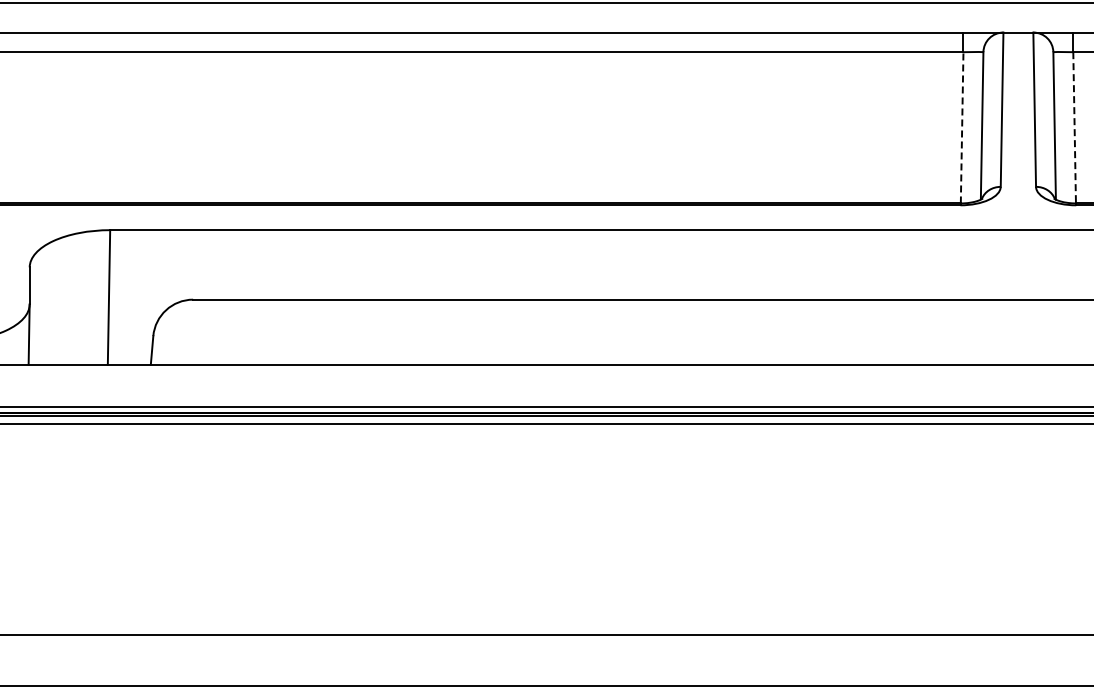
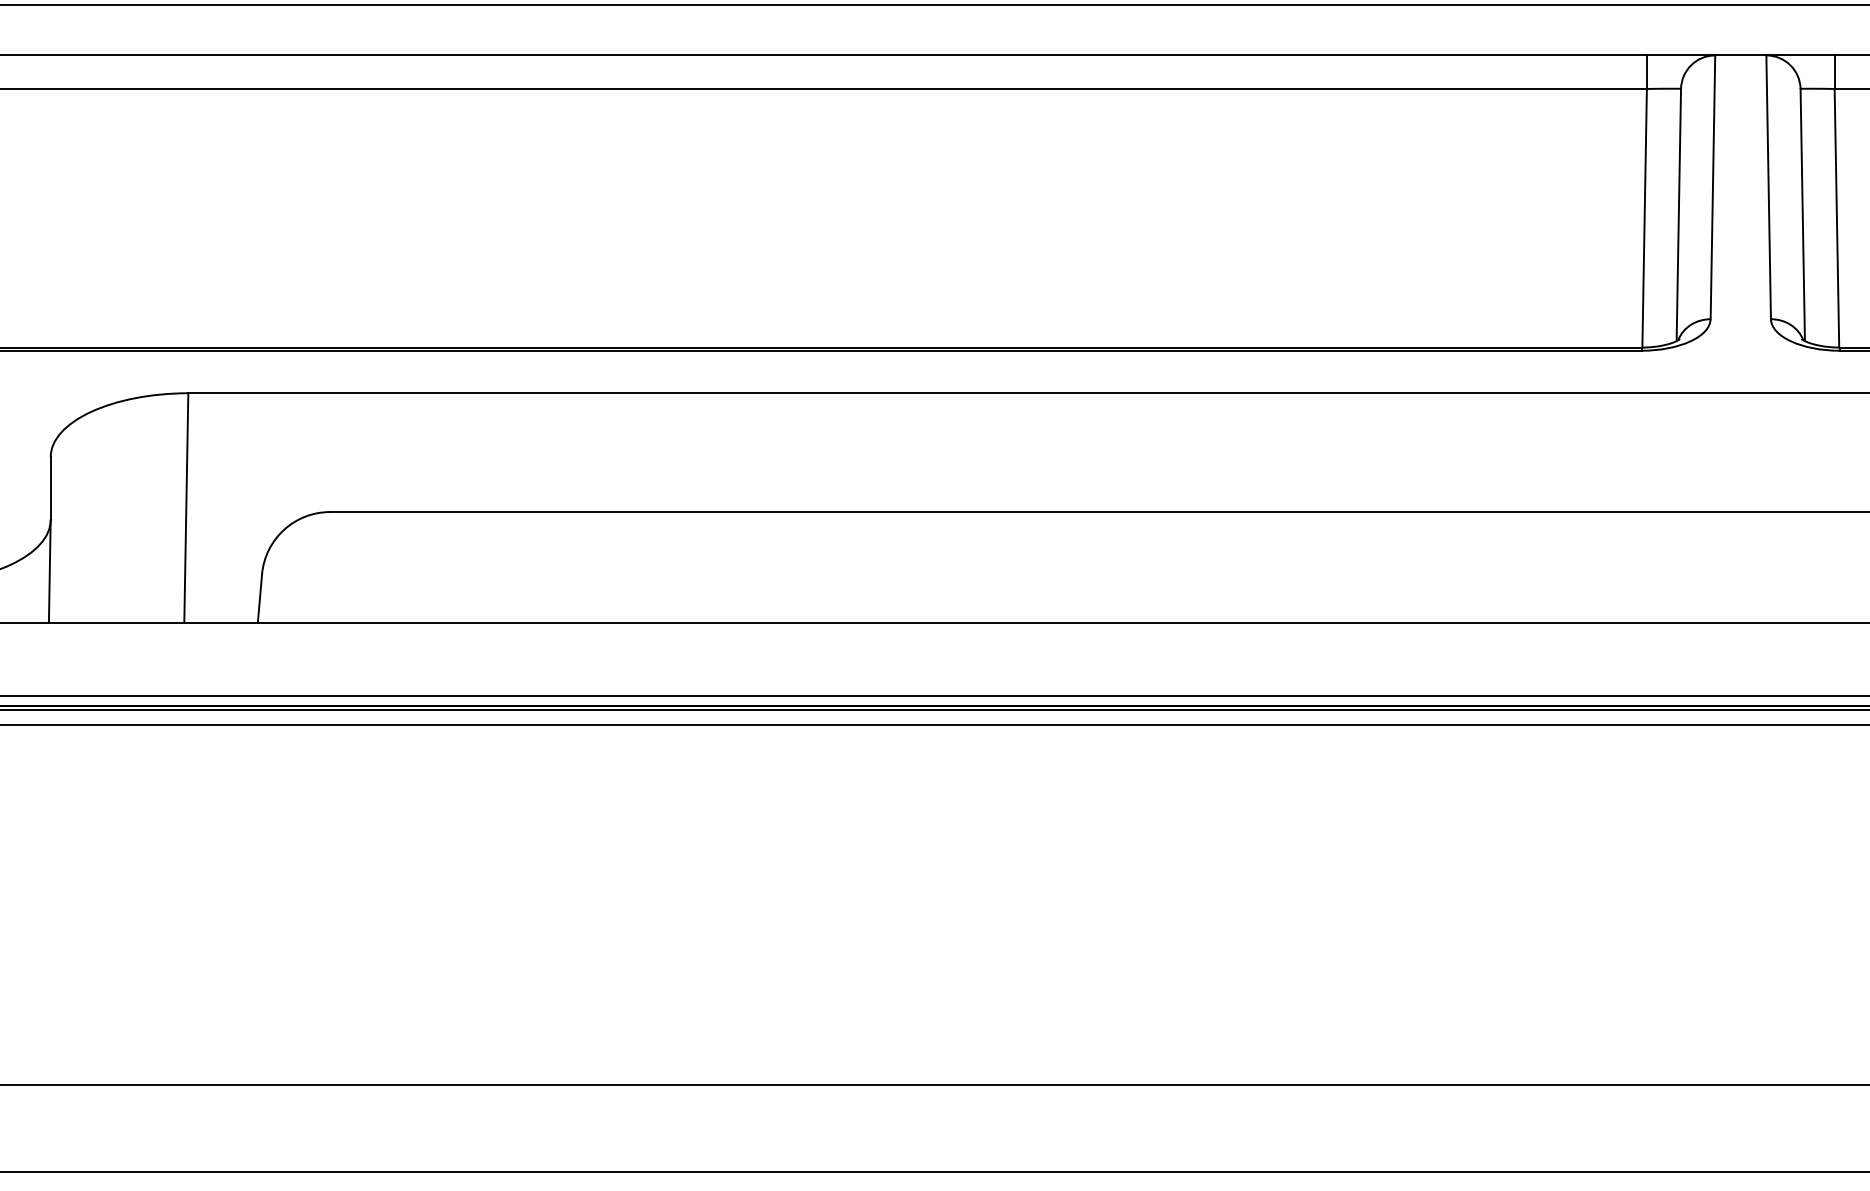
line: (962, 127) -> (1645, 217), dashed -> solid
line: (1074, 127) -> (1836, 217), dashed -> solid

